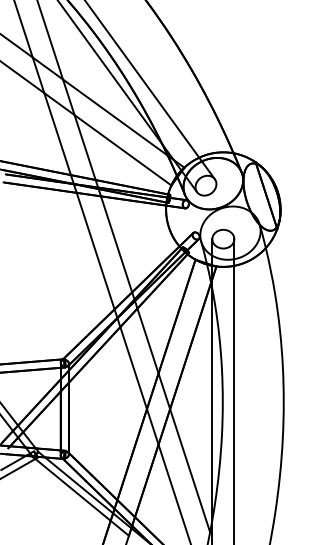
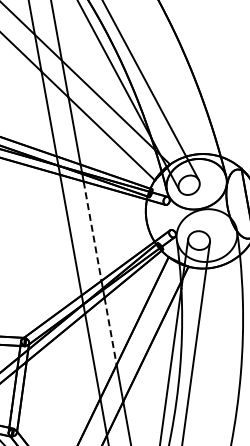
line: (116, 244) -> (92, 231), solid -> dashed
line: (148, 341) -> (111, 331), solid -> dashed

